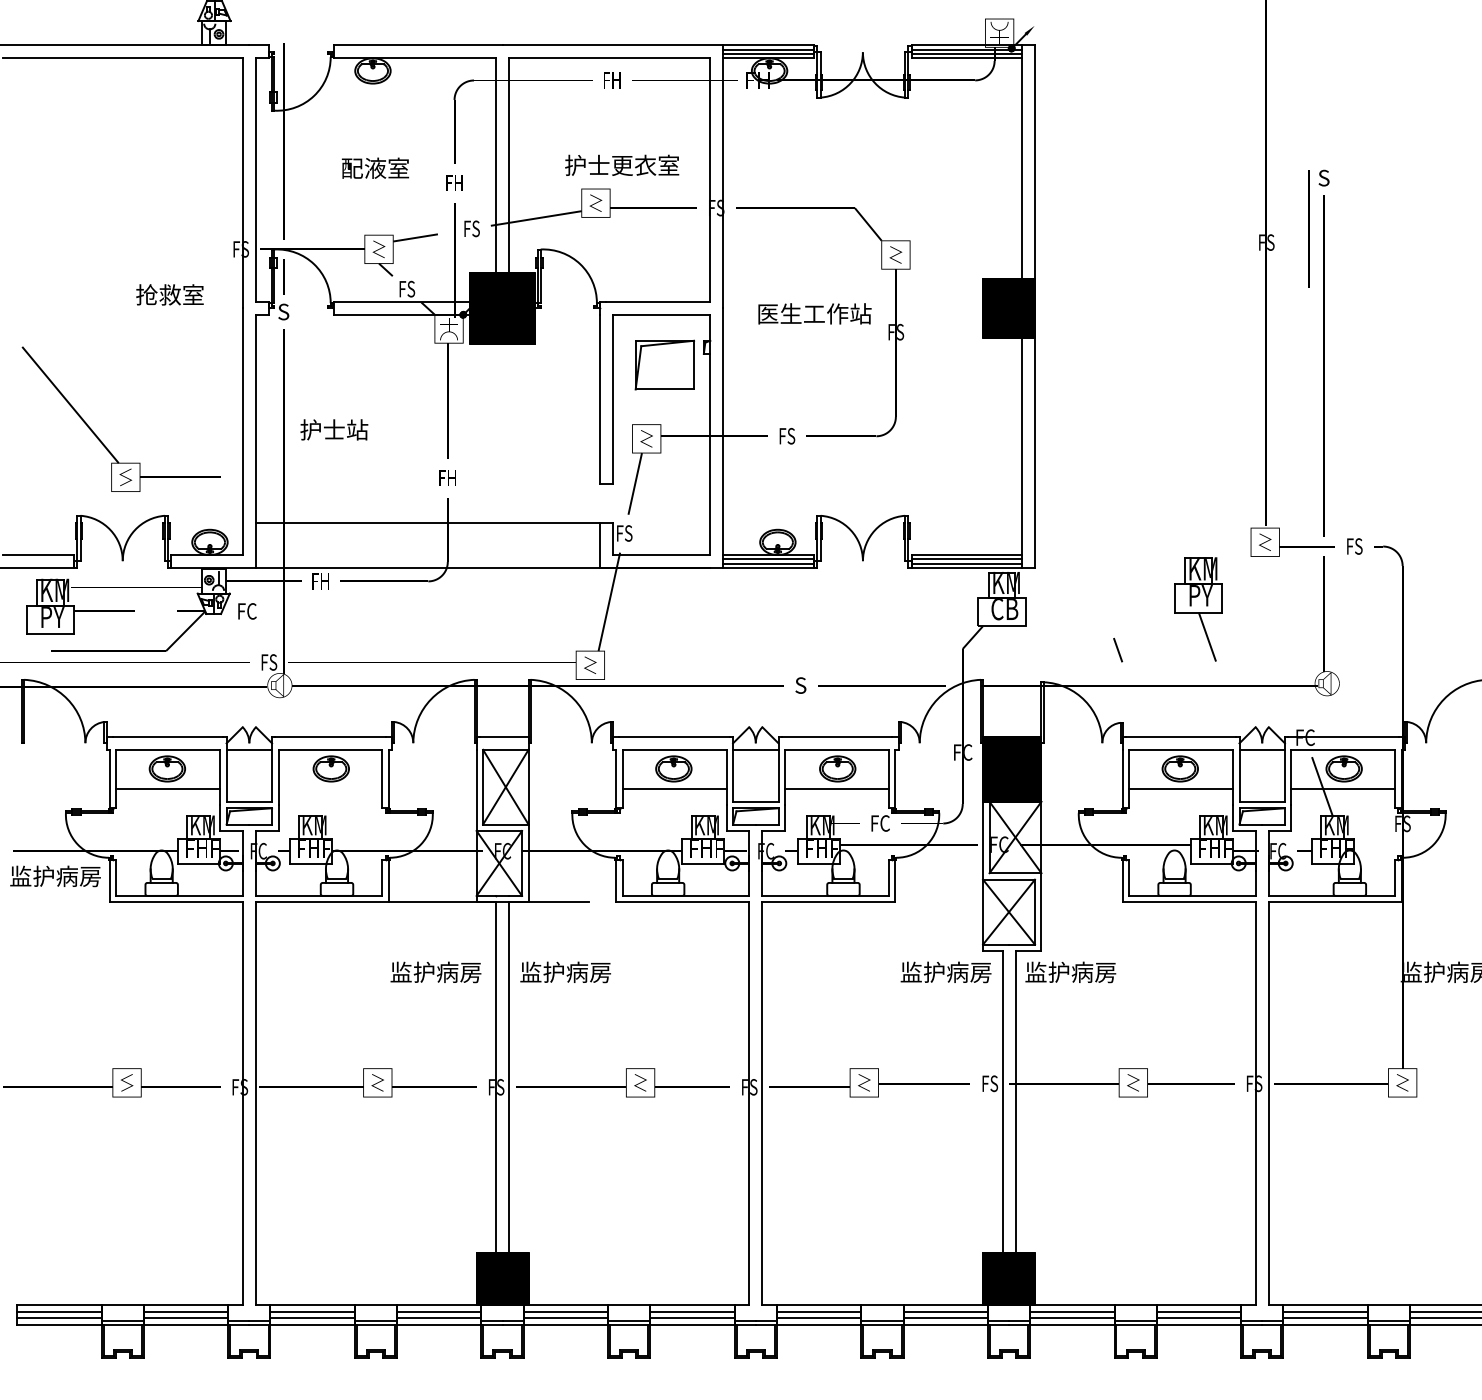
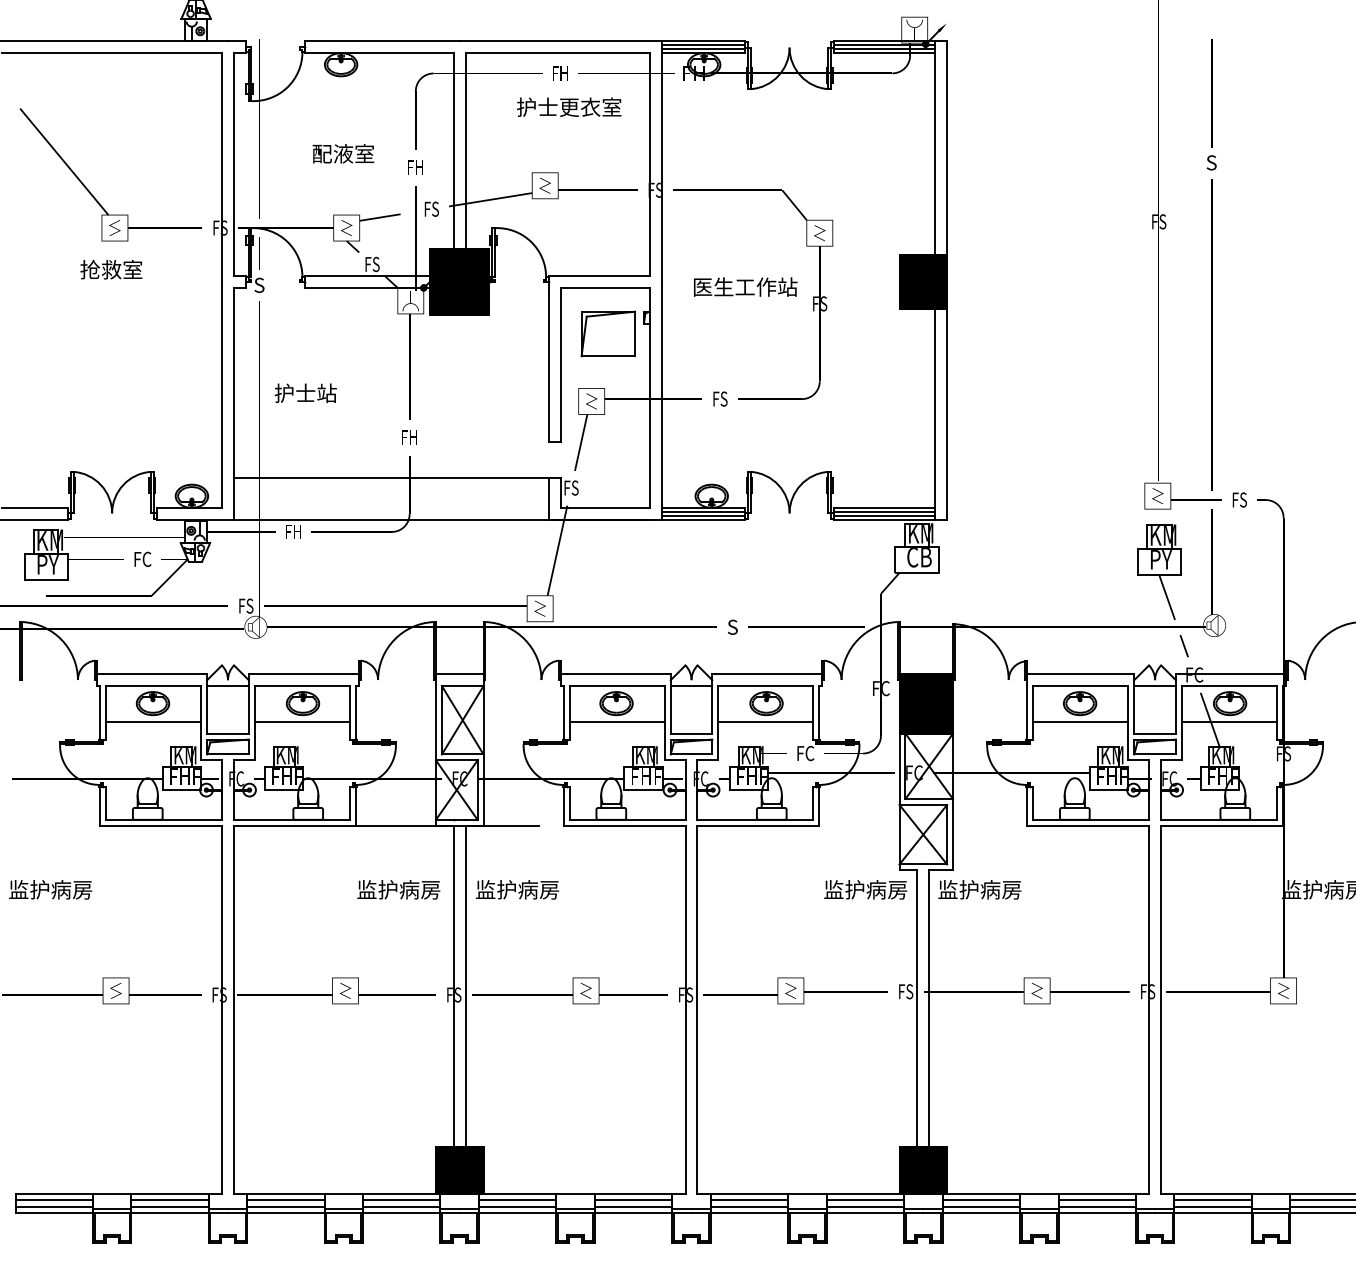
text: (622, 164) -> (569, 106), moved
line: (1308, 228) -> (1211, 92), moved
text: (169, 294) -> (110, 269), moved
text: (120, 418) -> (110, 174), moved
part: (1198, 609) -> (1158, 572), moved
text: (247, 611) -> (143, 559), moved
line: (1118, 650) -> (1184, 646), moved
line: (330, 788) -> (302, 721), added
text: (55, 876) -> (50, 889), moved

